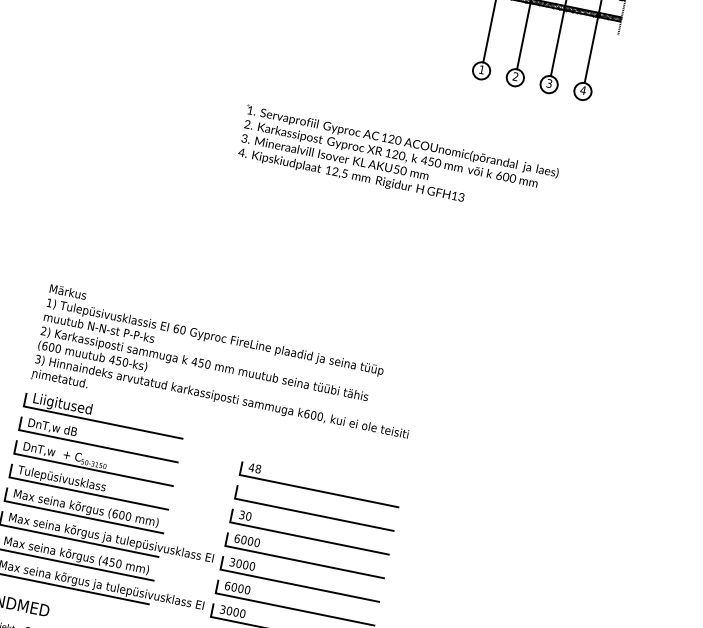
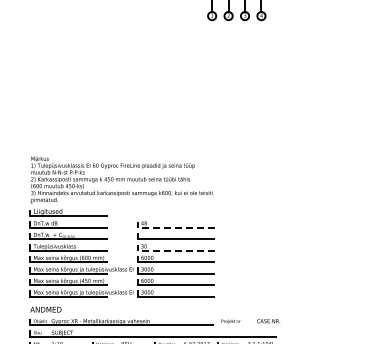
part: (397, 161) -> (181, 66), removed
line: (311, 488) -> (172, 227), solid -> dashed
line: (302, 536) -> (172, 250), solid -> dashed

